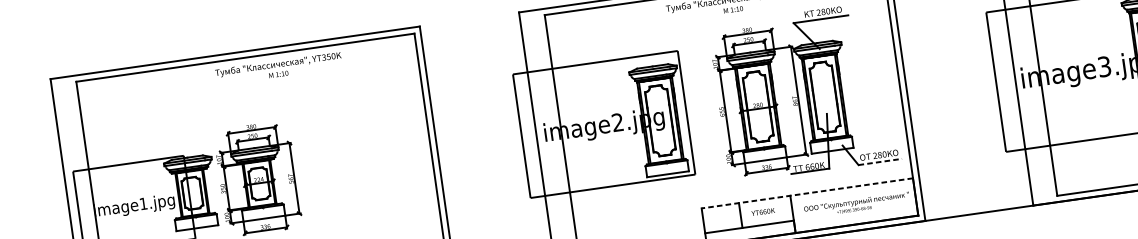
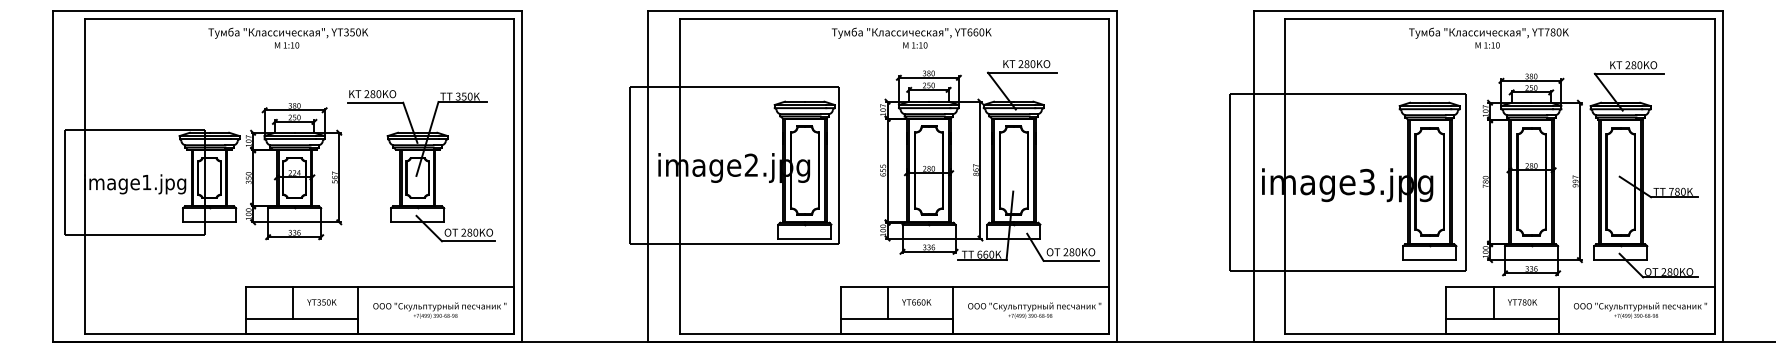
text: (278, 68) -> (287, 37), moved
part: (358, 160) -> (421, 166), added
line: (880, 161) -> (1071, 260), dashed -> solid
line: (807, 193) -> (974, 287), dashed -> solid

